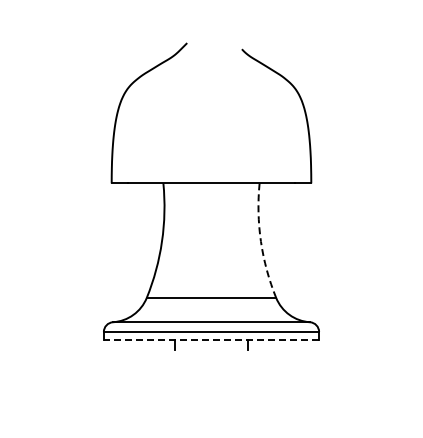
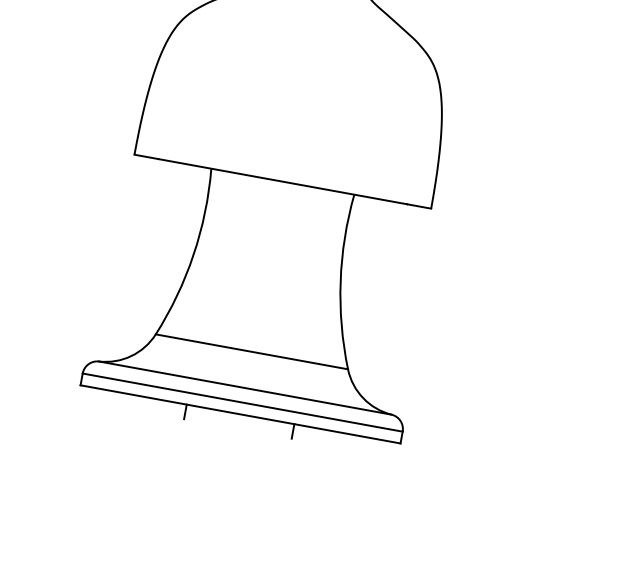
arc: (260, 241) -> (339, 281), dashed -> solid
line: (211, 339) -> (240, 413), dashed -> solid

